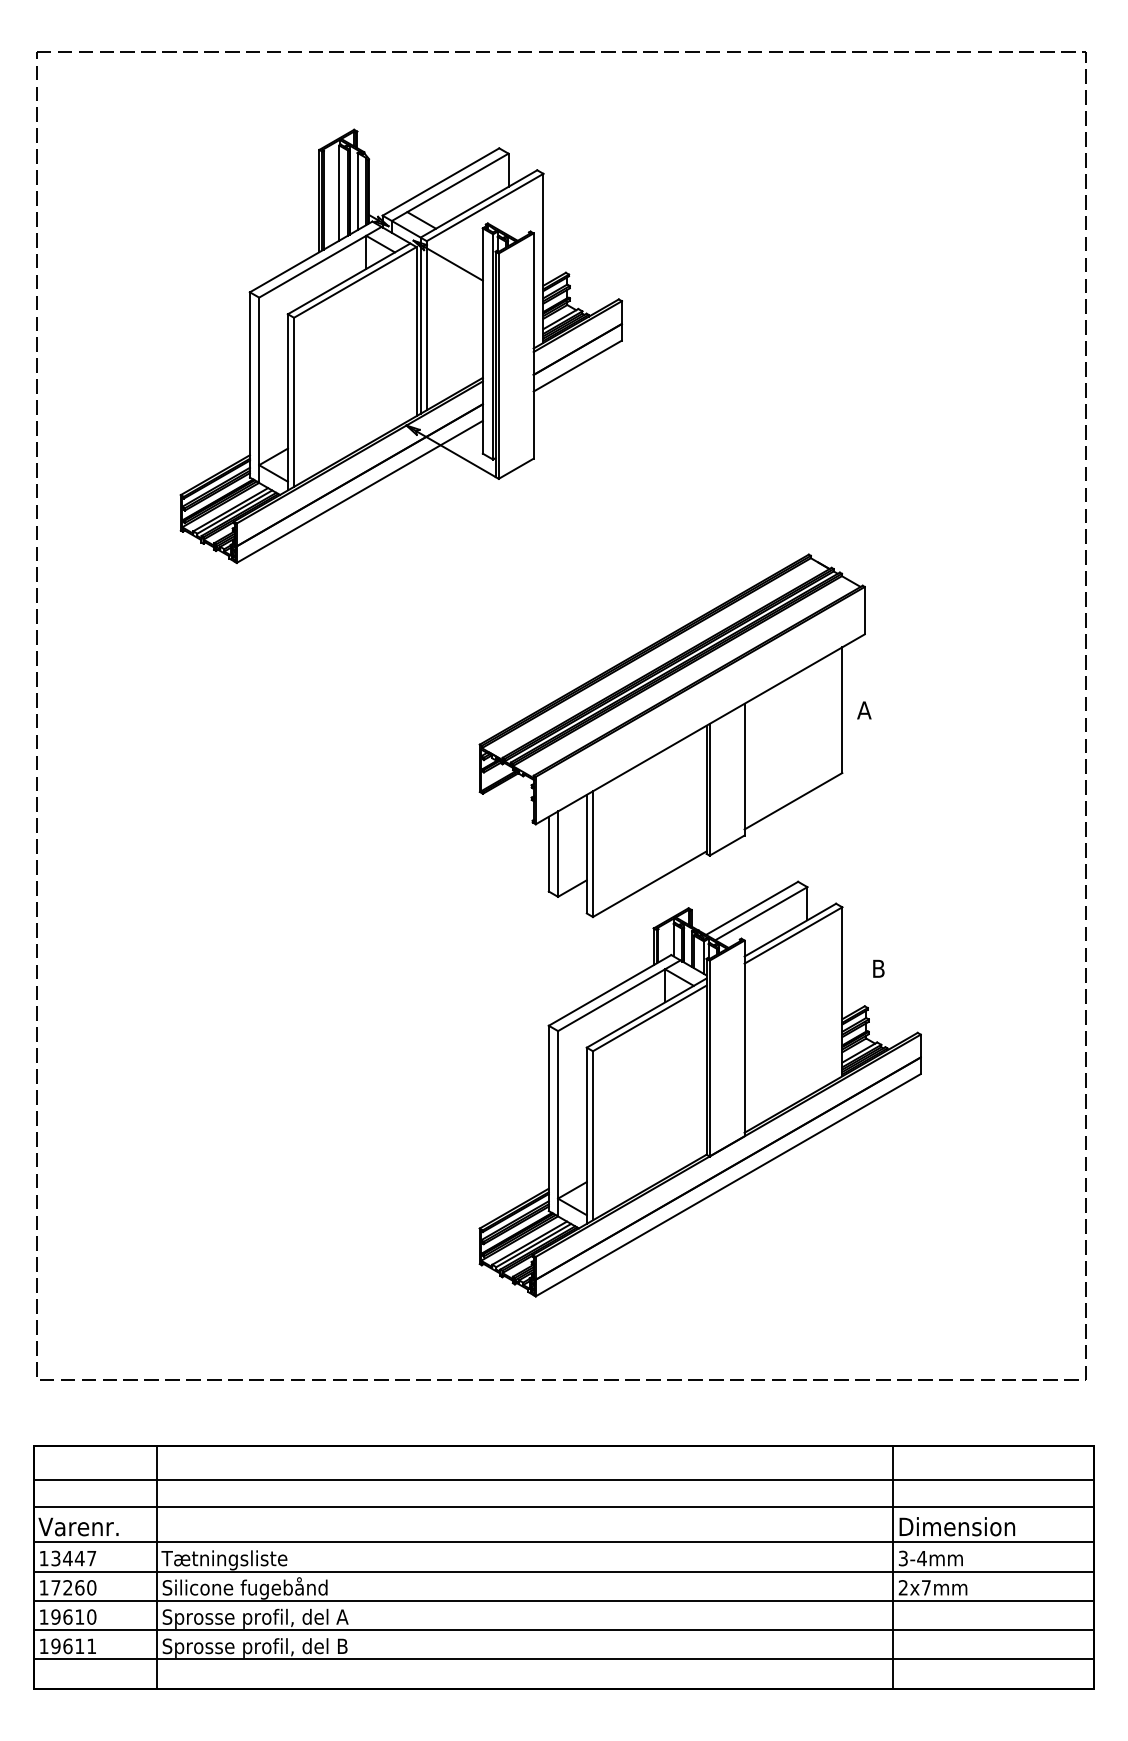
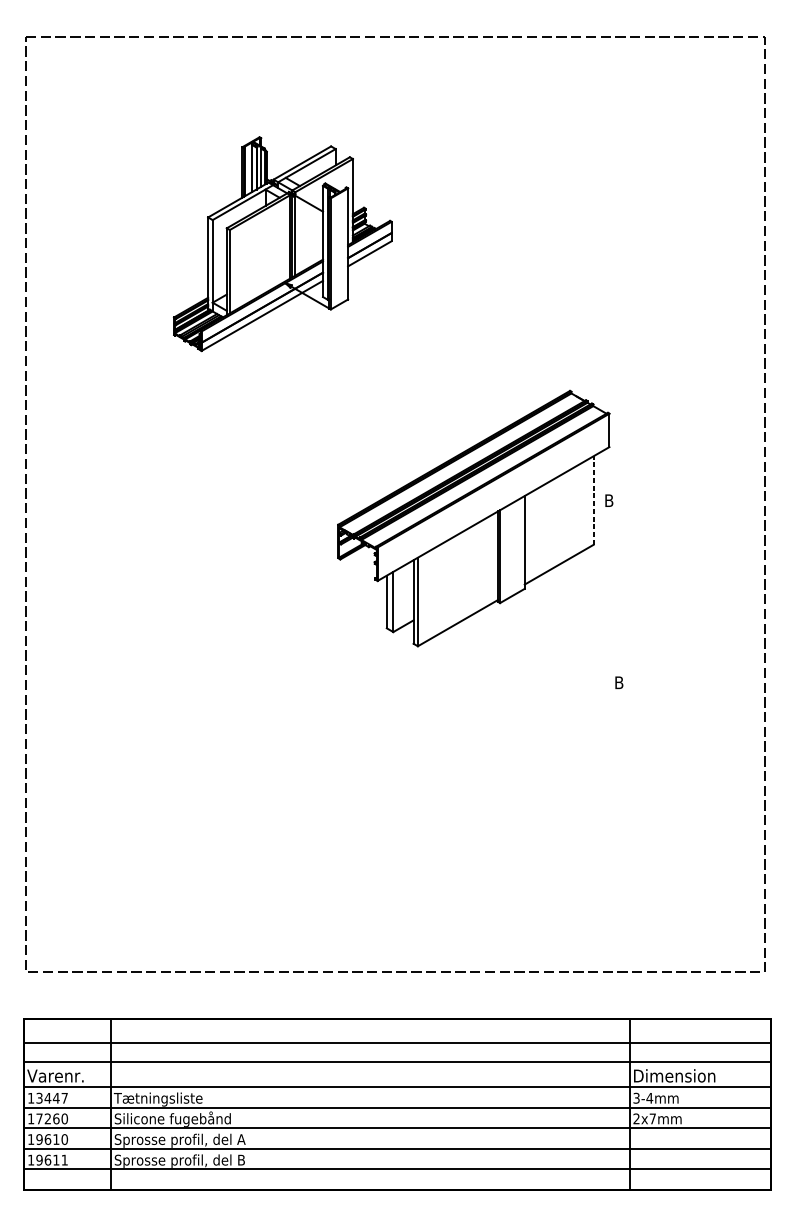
part: (400, 345) -> (282, 243), size x0.7
line: (842, 710) -> (593, 500), solid -> dashed
text: (864, 710) -> (609, 500), A -> B
part: (699, 1088) -> (492, 767), removed

